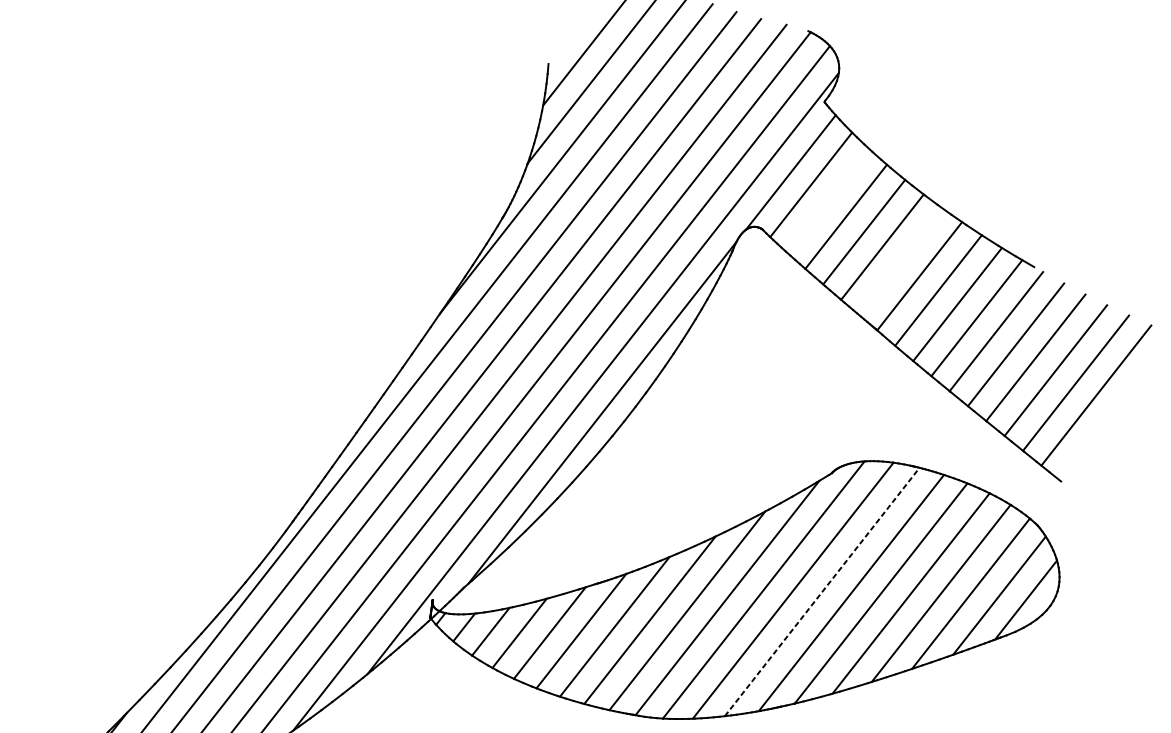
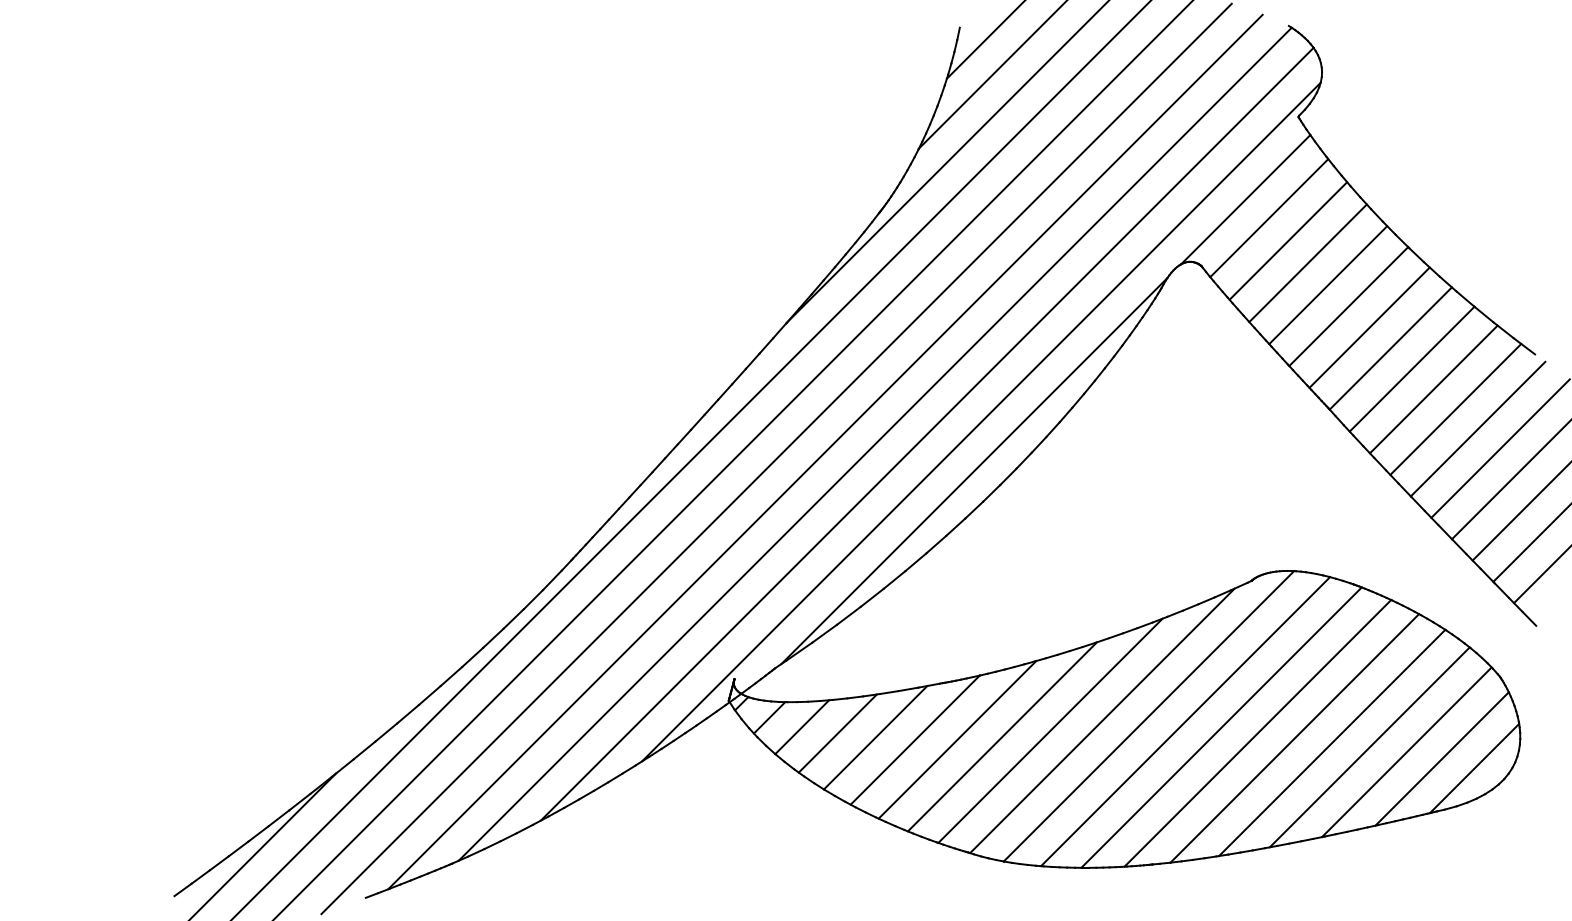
line: (828, 200) -> (1288, 240), added
line: (900, 261) -> (1369, 327), added
line: (822, 591) -> (1221, 727), dashed -> solid

